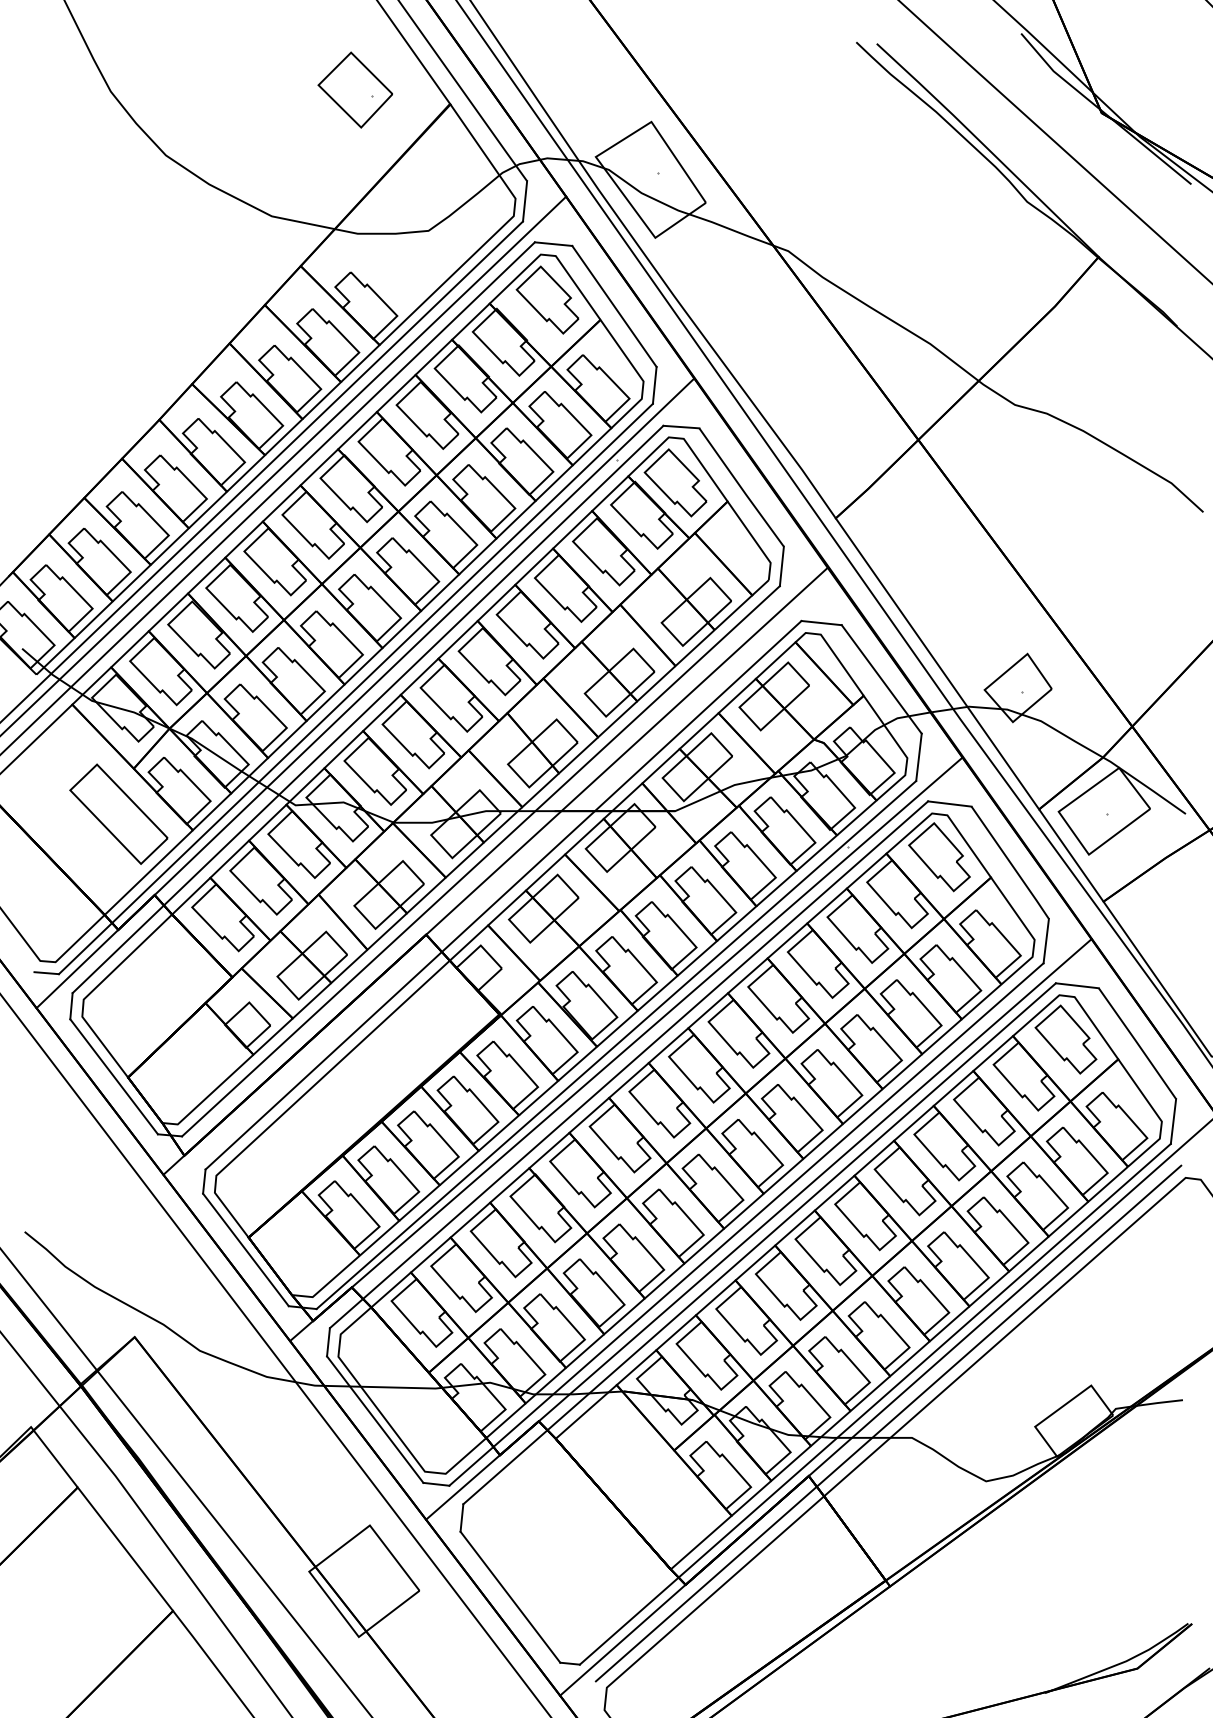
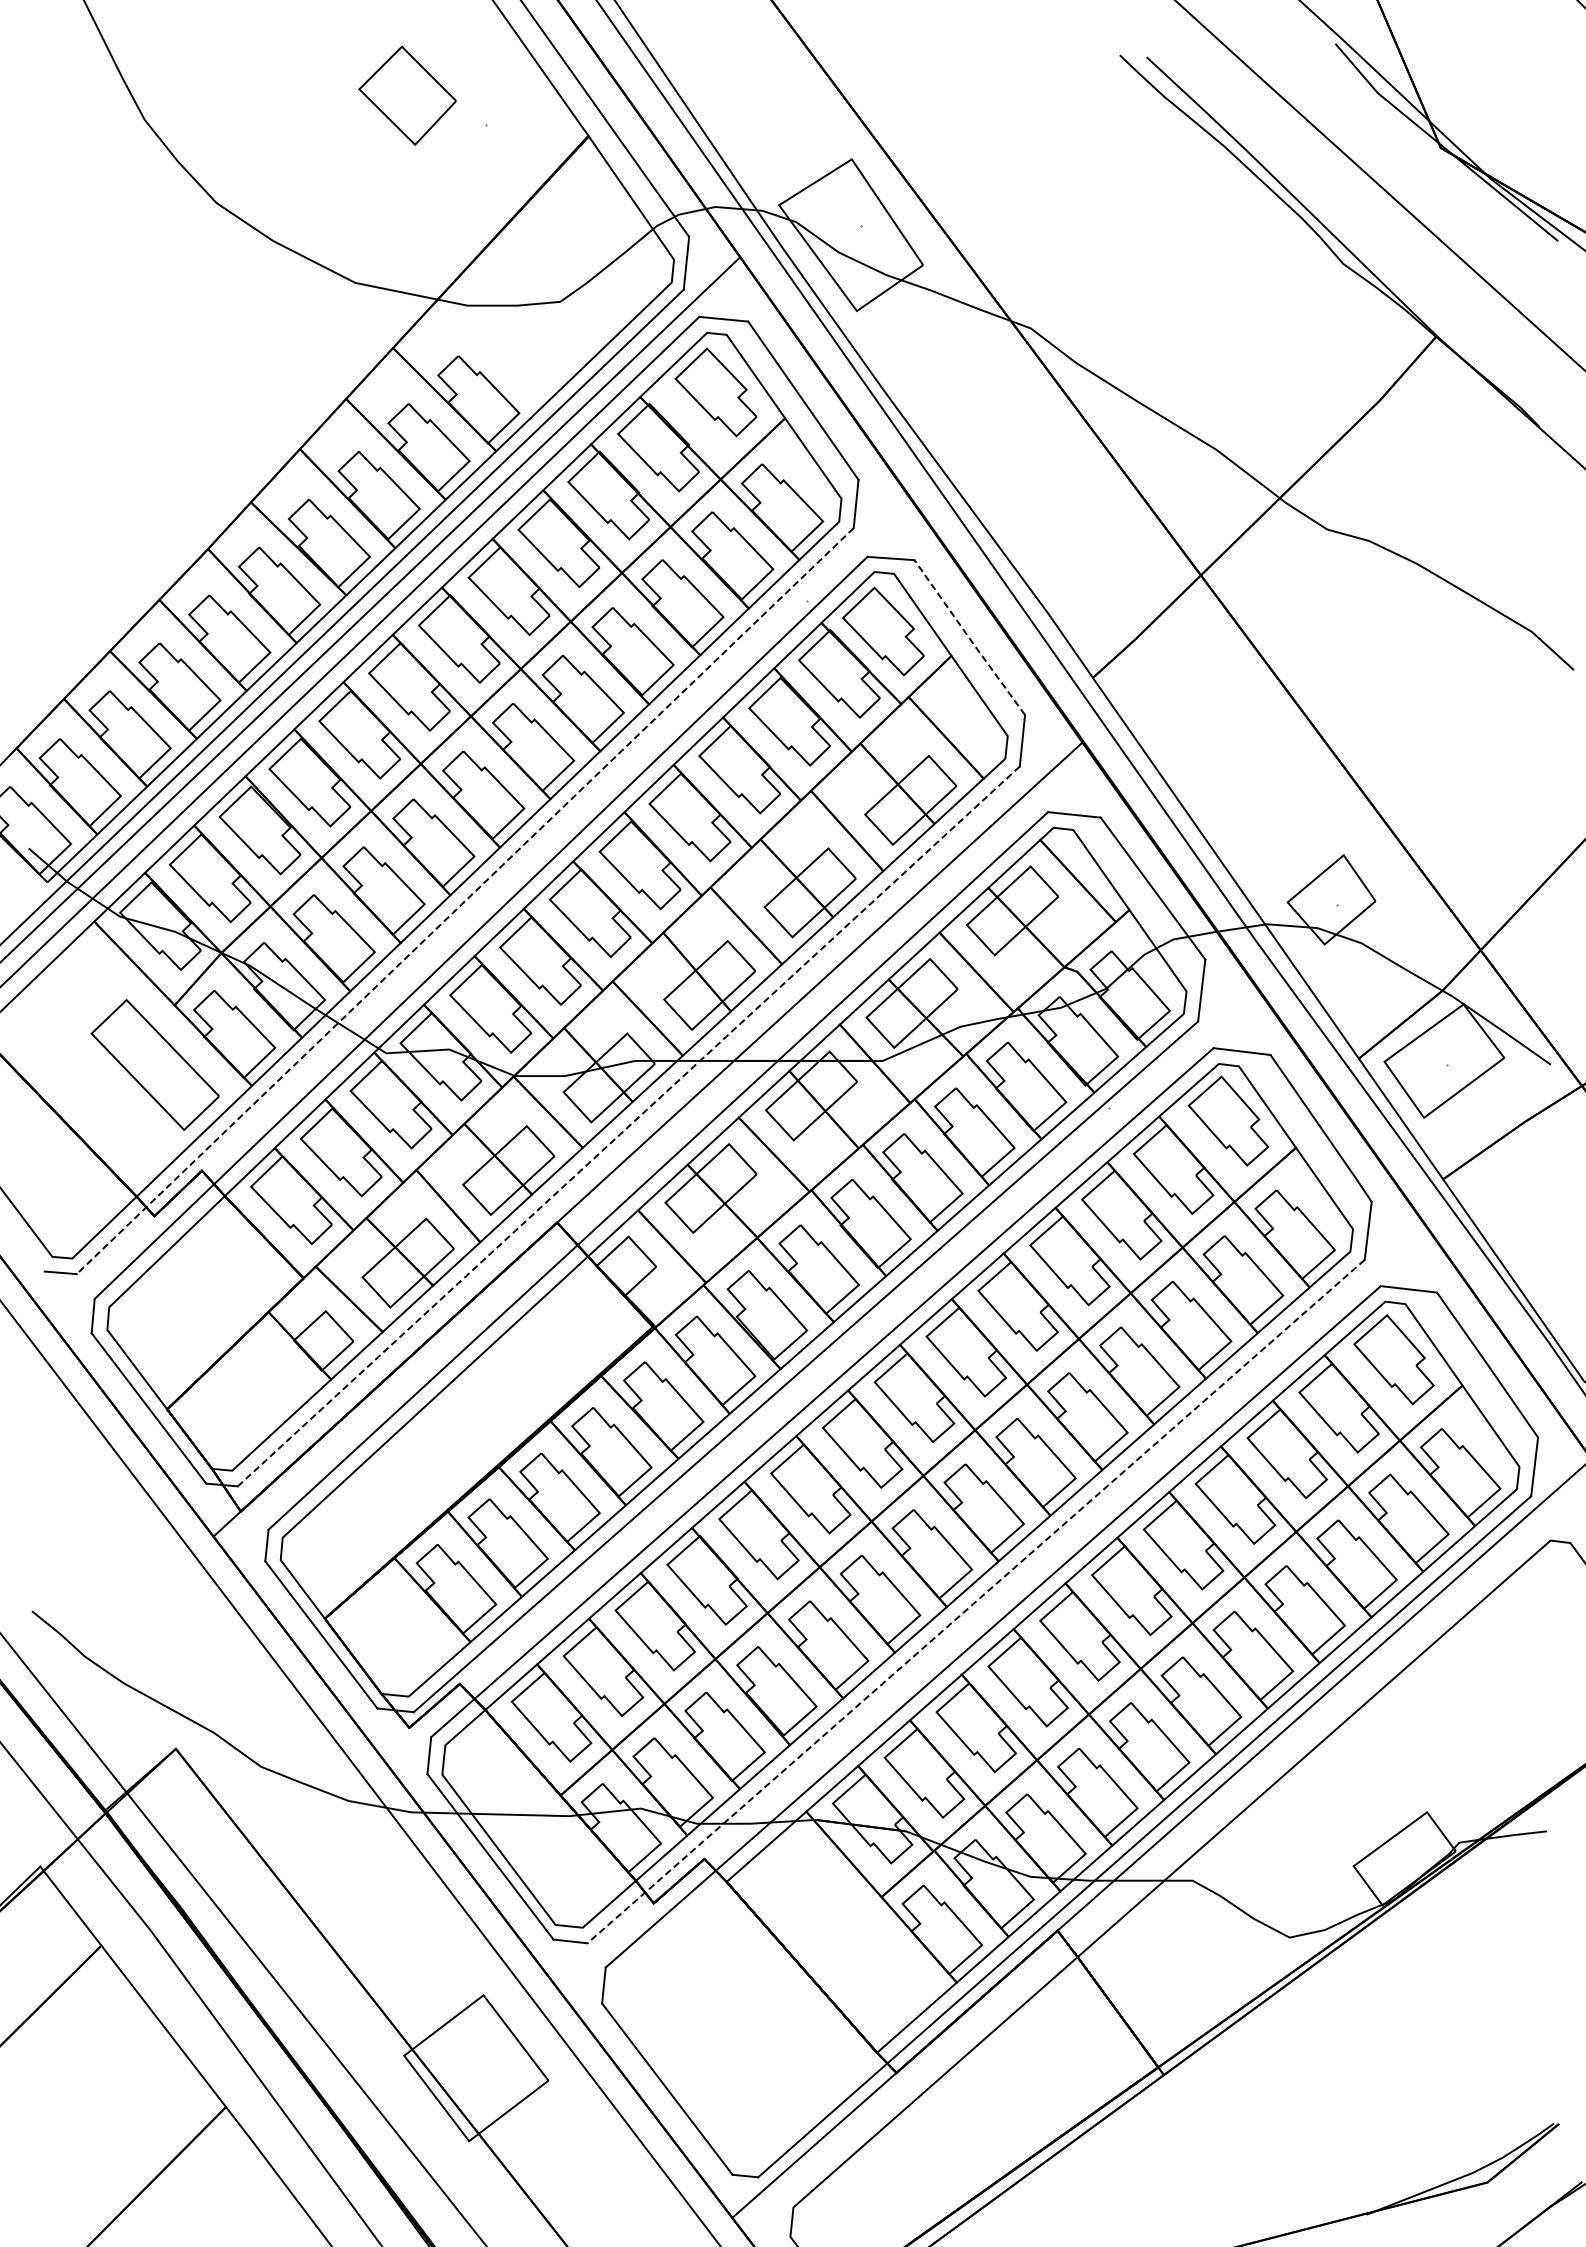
part: (355, 89) -> (407, 95), moved
line: (741, 488) -> (969, 638), solid -> dashed
line: (356, 689) -> (465, 901), solid -> dashed
line: (365, 693) -> (477, 906), removed
line: (480, 861) -> (628, 1126), solid -> dashed
line: (625, 1049) -> (818, 1372), removed
line: (746, 1224) -> (975, 1601), solid -> dashed
line: (759, 1229) -> (992, 1607), removed
line: (888, 1423) -> (1161, 1861), removed

